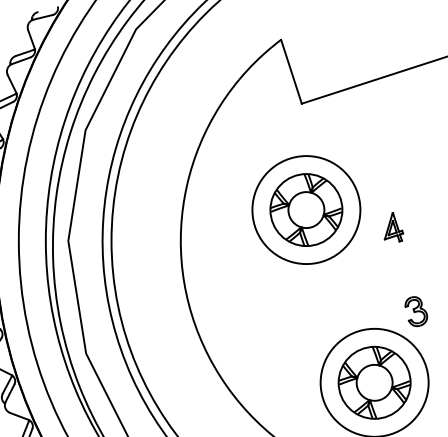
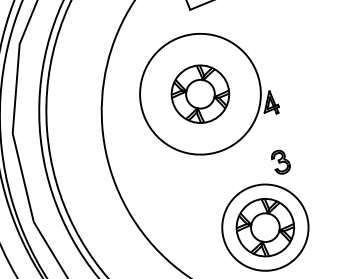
circle: (306, 210) -> (200, 94), size x1.4
part: (416, 311) -> (281, 162), moved

